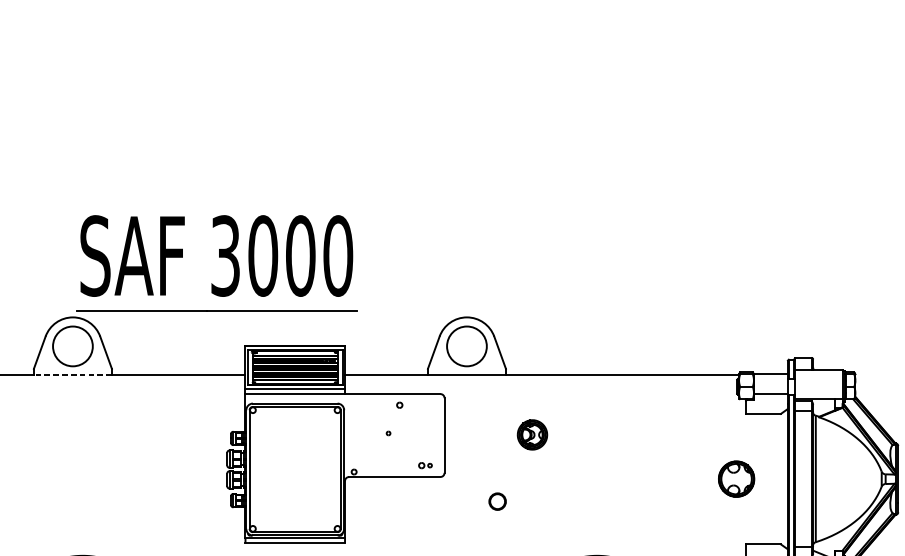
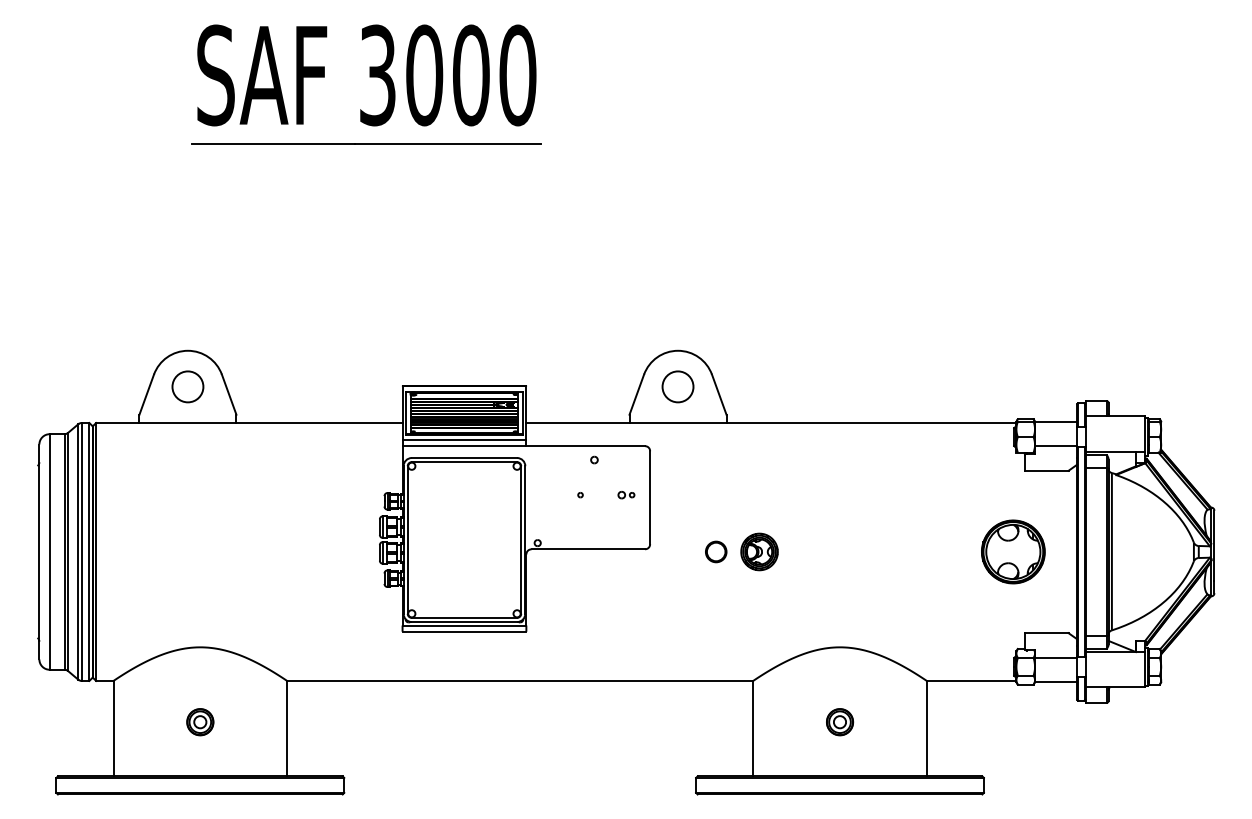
part: (218, 257) -> (369, 77), moved
circle: (72, 346) -> (187, 386), size x0.62
circle: (466, 346) -> (677, 386), size x0.62
line: (72, 375) -> (187, 423), dashed -> solid
part: (532, 434) -> (759, 551), moved
part: (425, 465) -> (626, 495), moved
part: (736, 478) -> (1013, 551), size x1.43
part: (497, 501) -> (716, 551), moved

